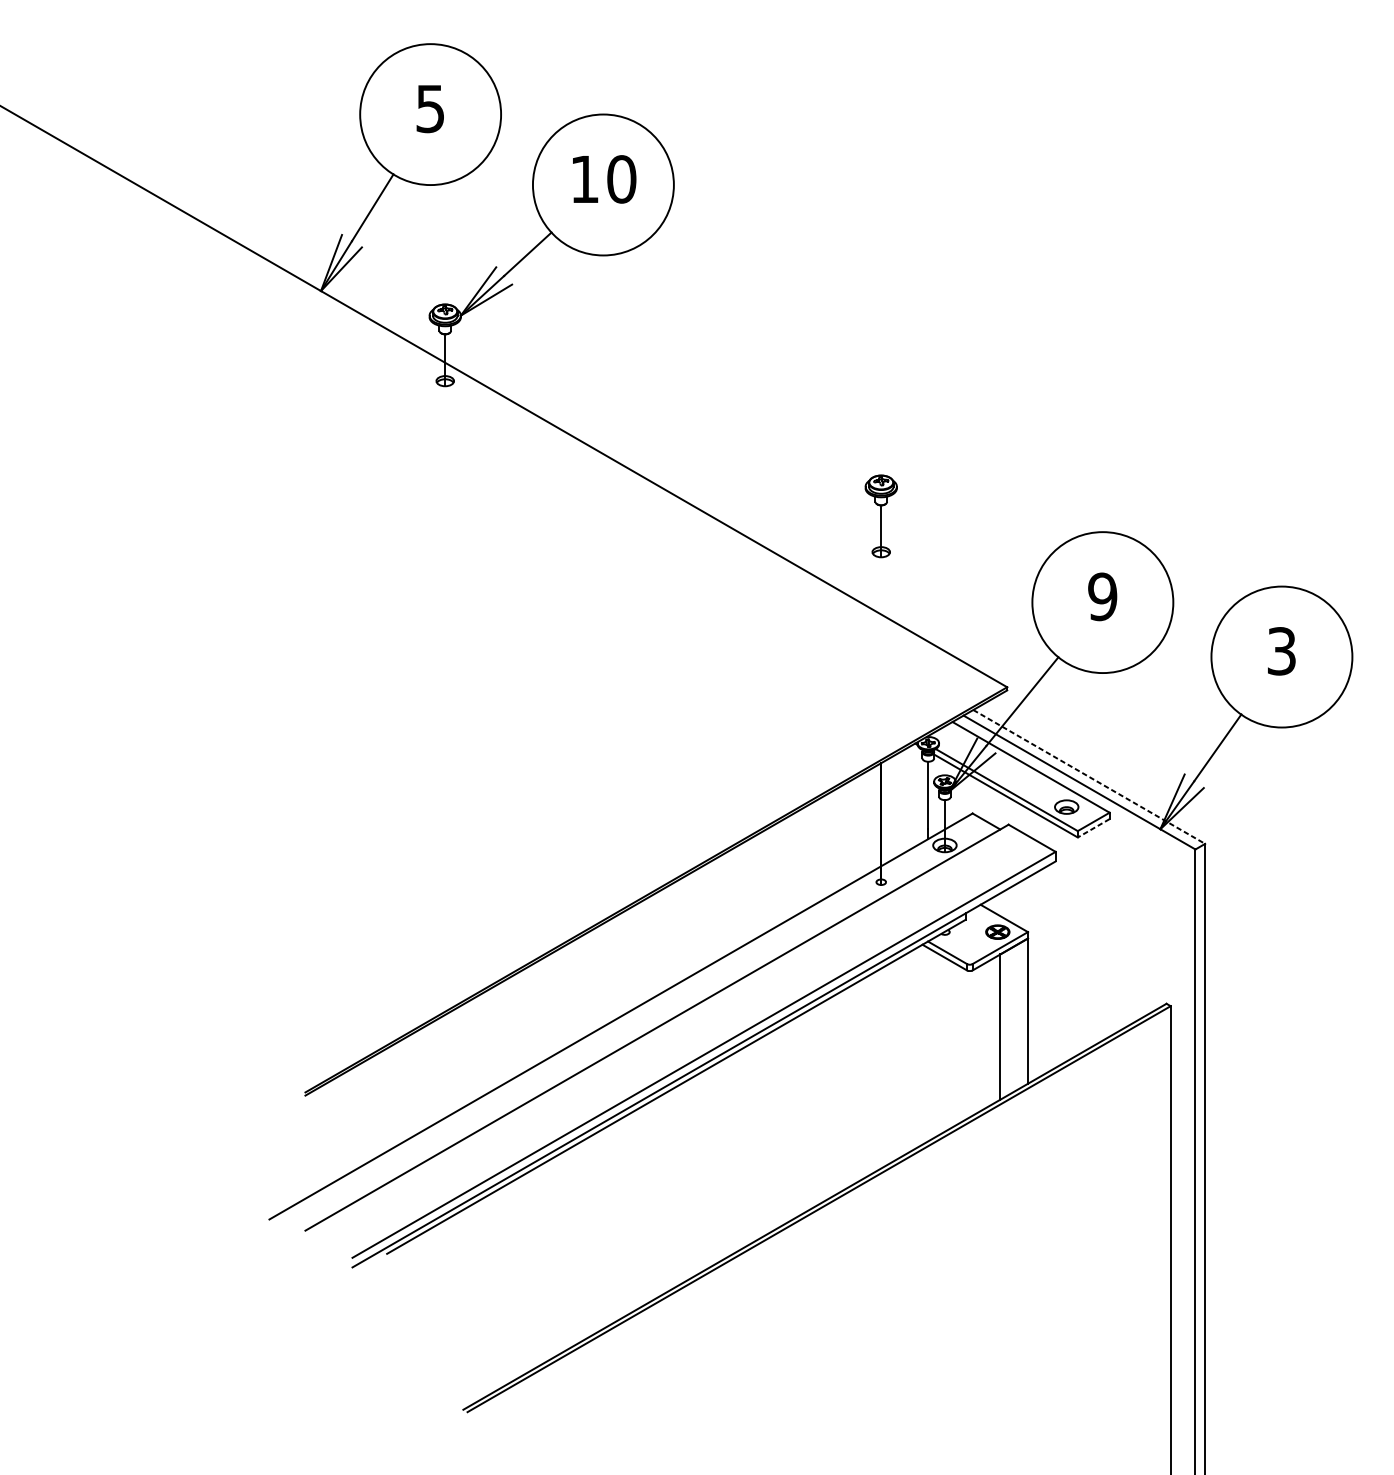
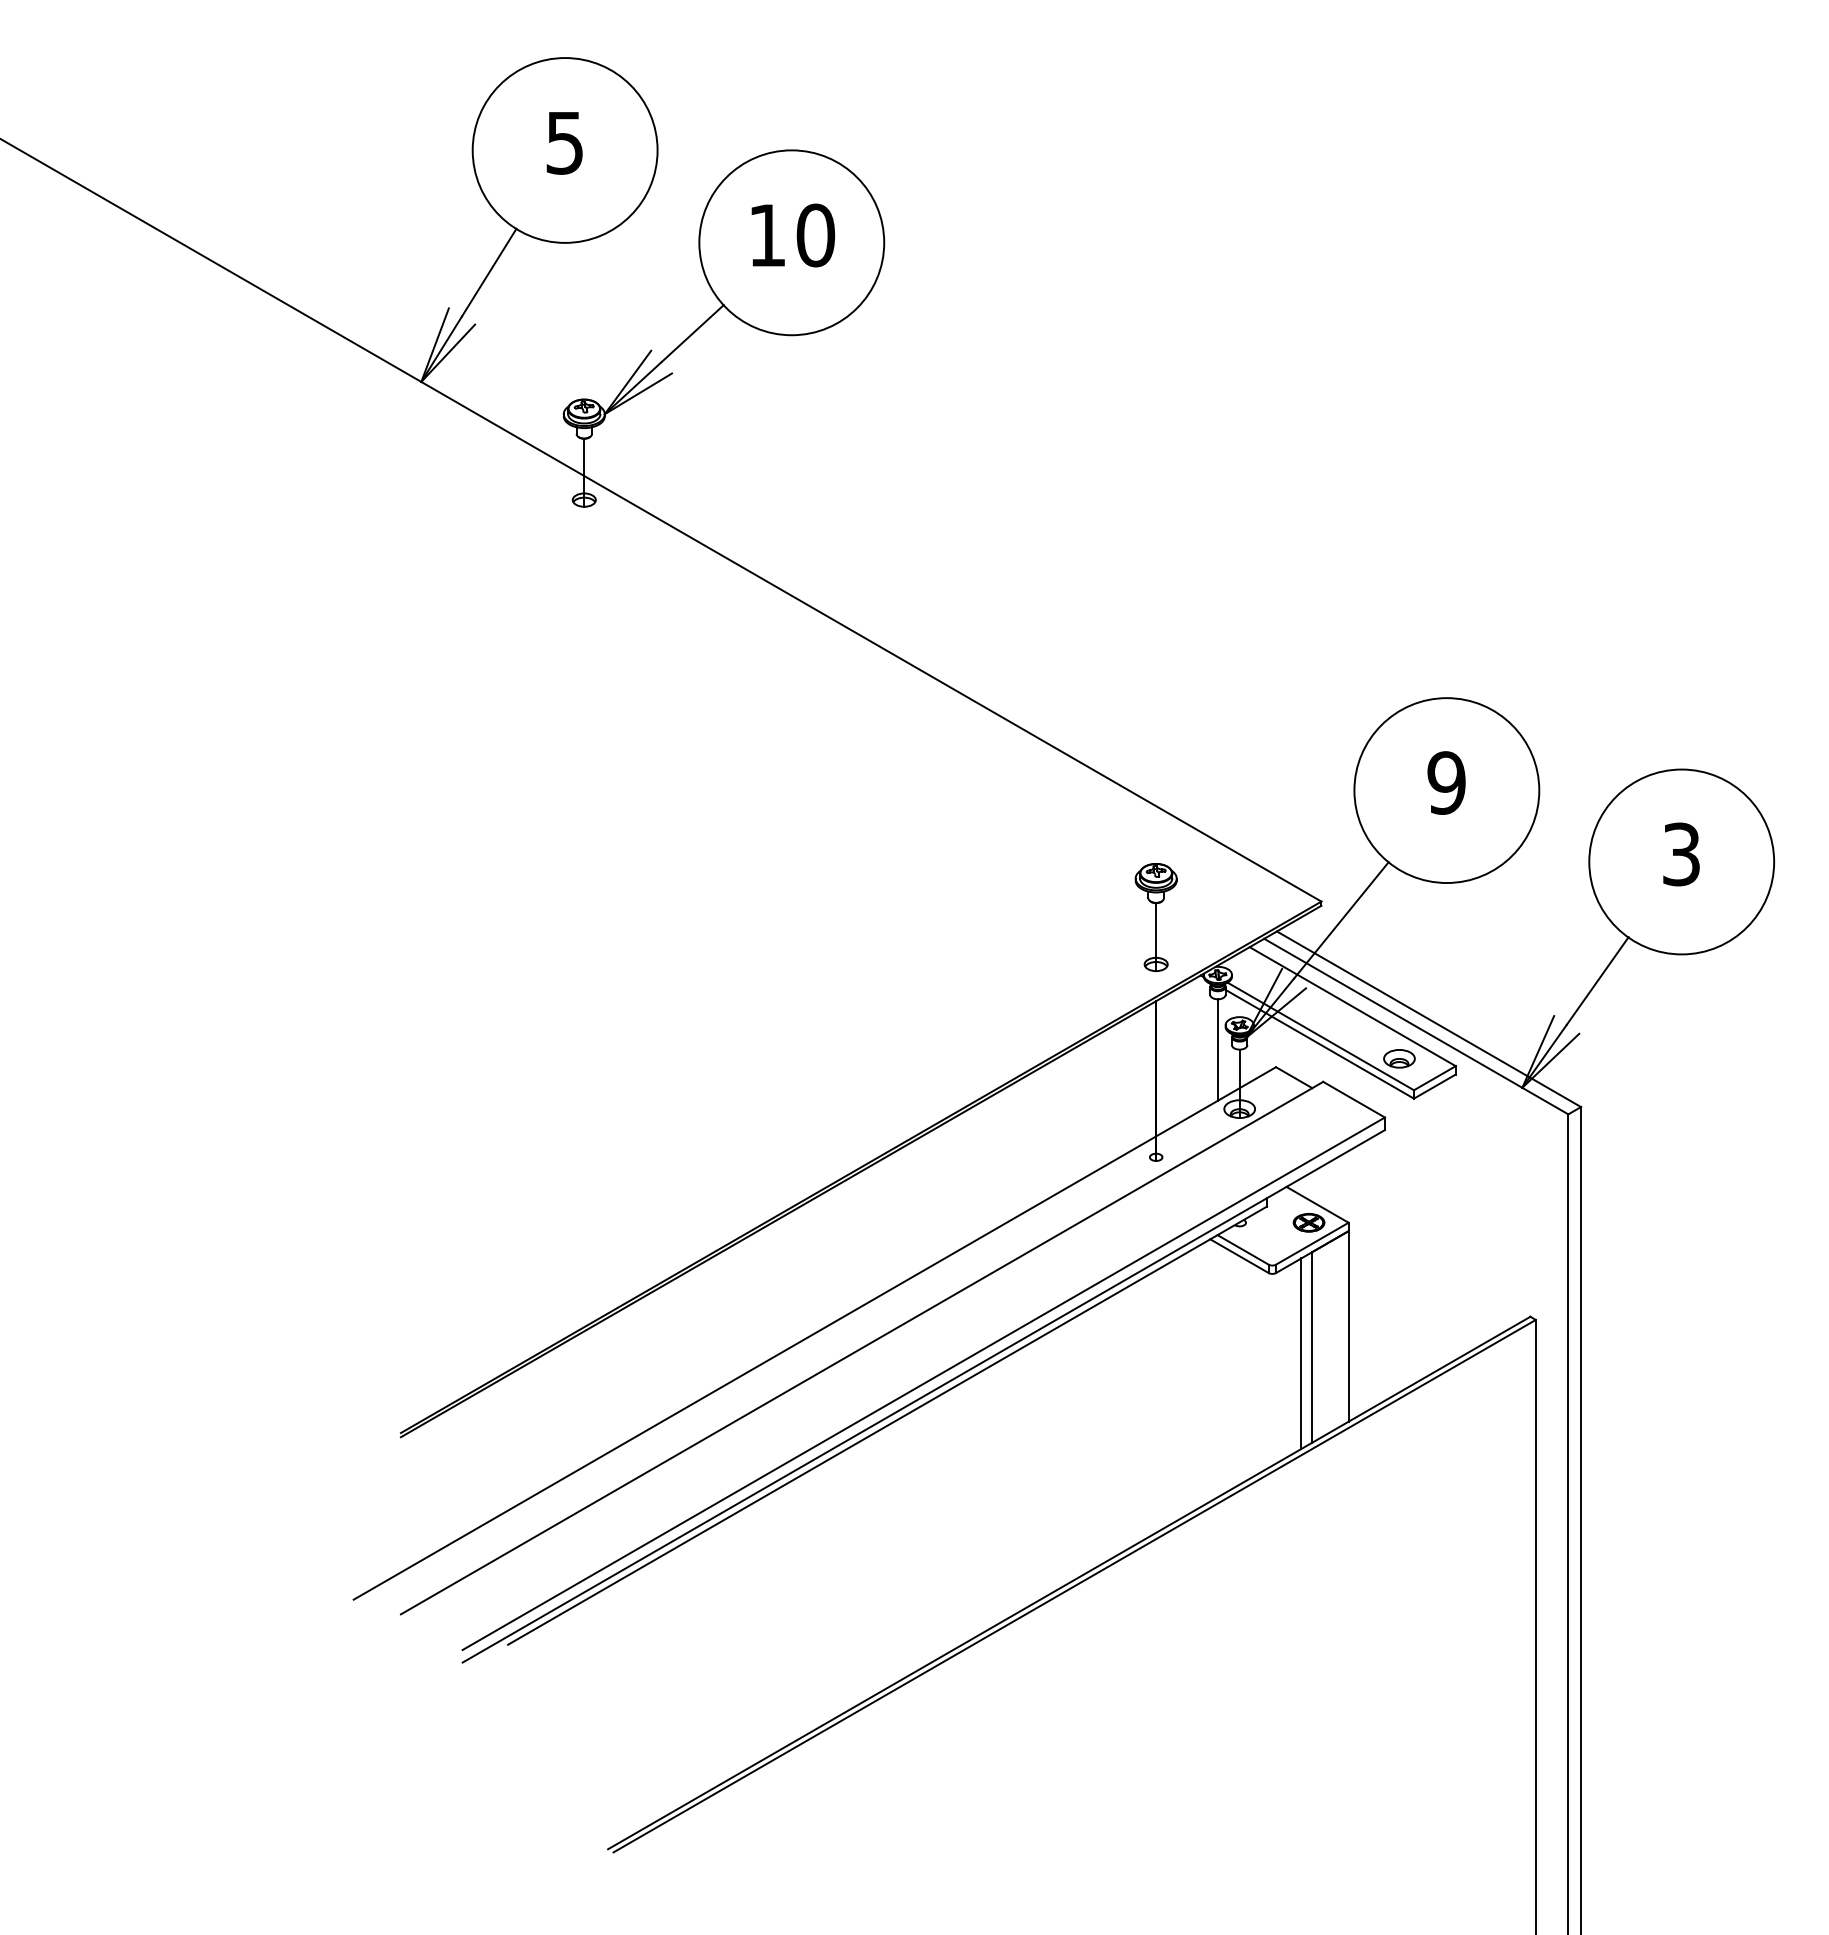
part: (880, 516) -> (1155, 917), moved
line: (1088, 777) -> (1428, 1019), dashed -> solid
line: (1093, 828) -> (1434, 1086), dashed -> solid
line: (992, 1031) -> (1301, 1353), added

